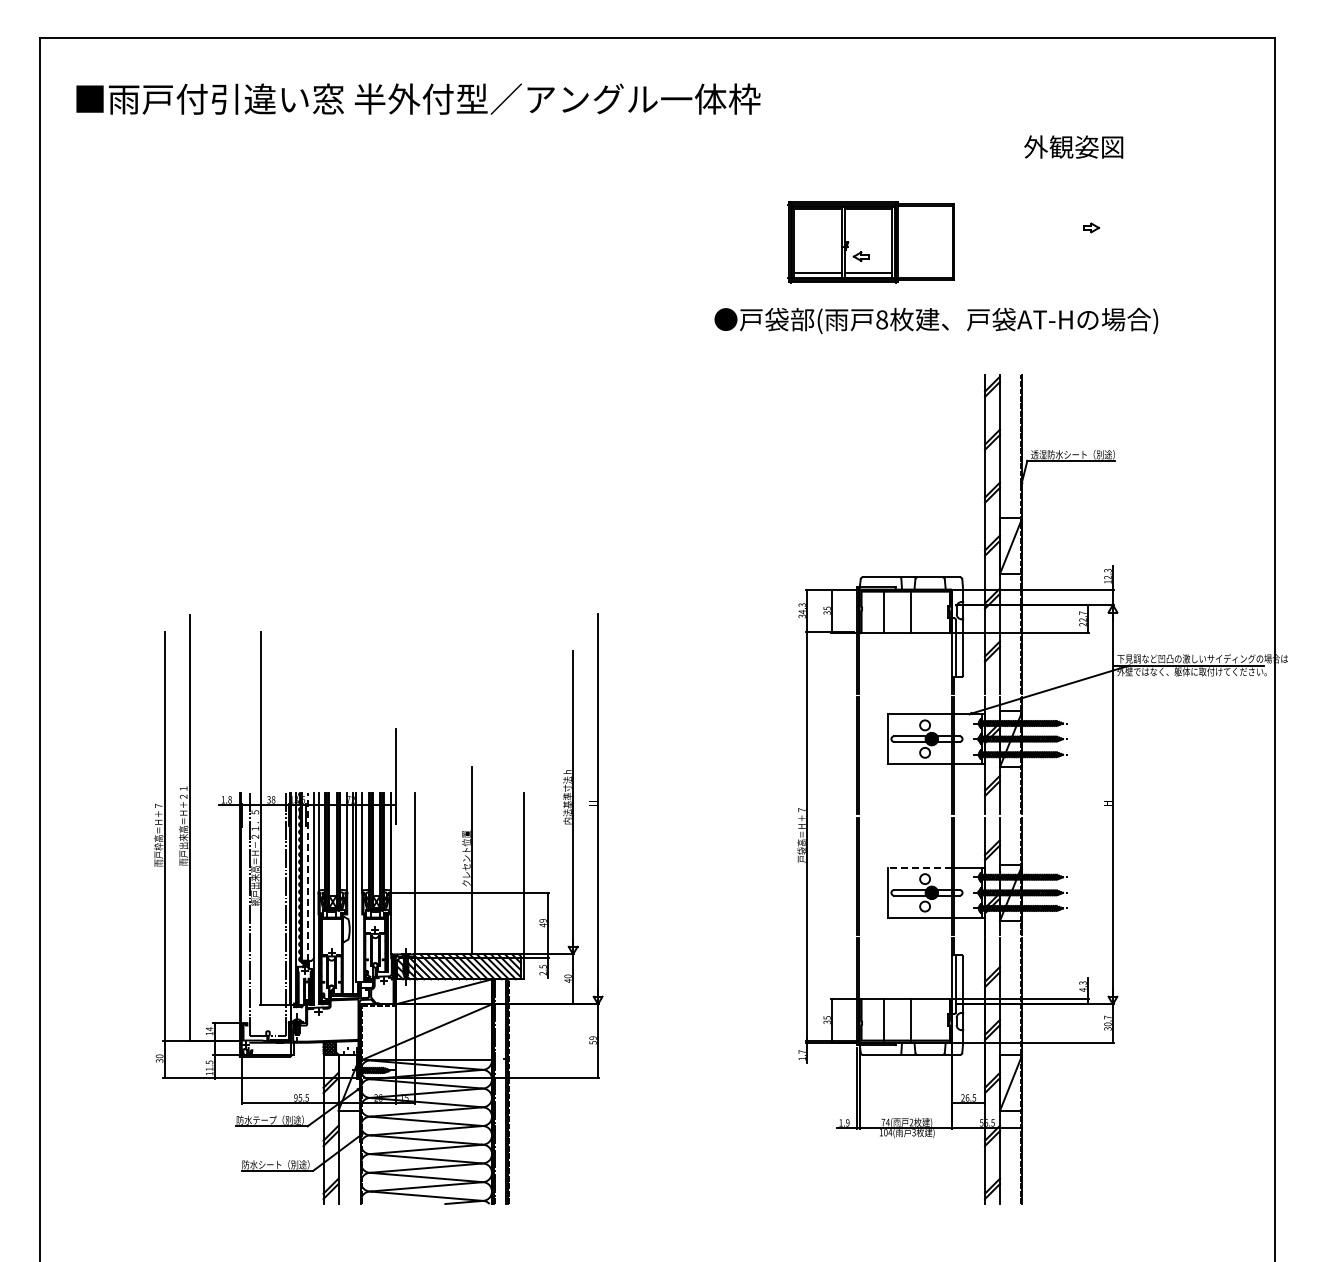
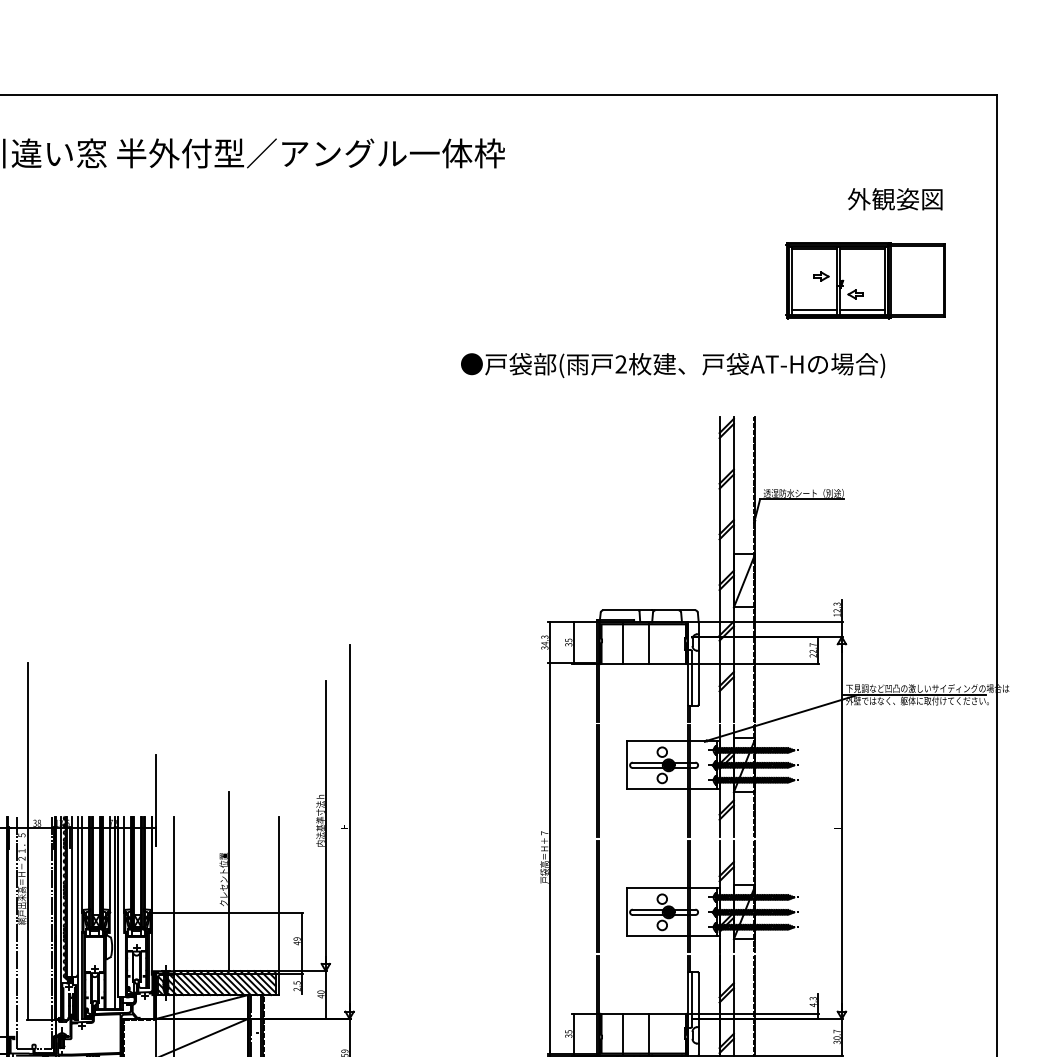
text: (1073, 146) -> (895, 198), moved
part: (870, 242) -> (864, 280), moved
text: (882, 319) -> (621, 364), 8 -> 2
line: (919, 867) -> (656, 888), dashed -> solid
line: (307, 876) -> (71, 896), dashed -> solid

